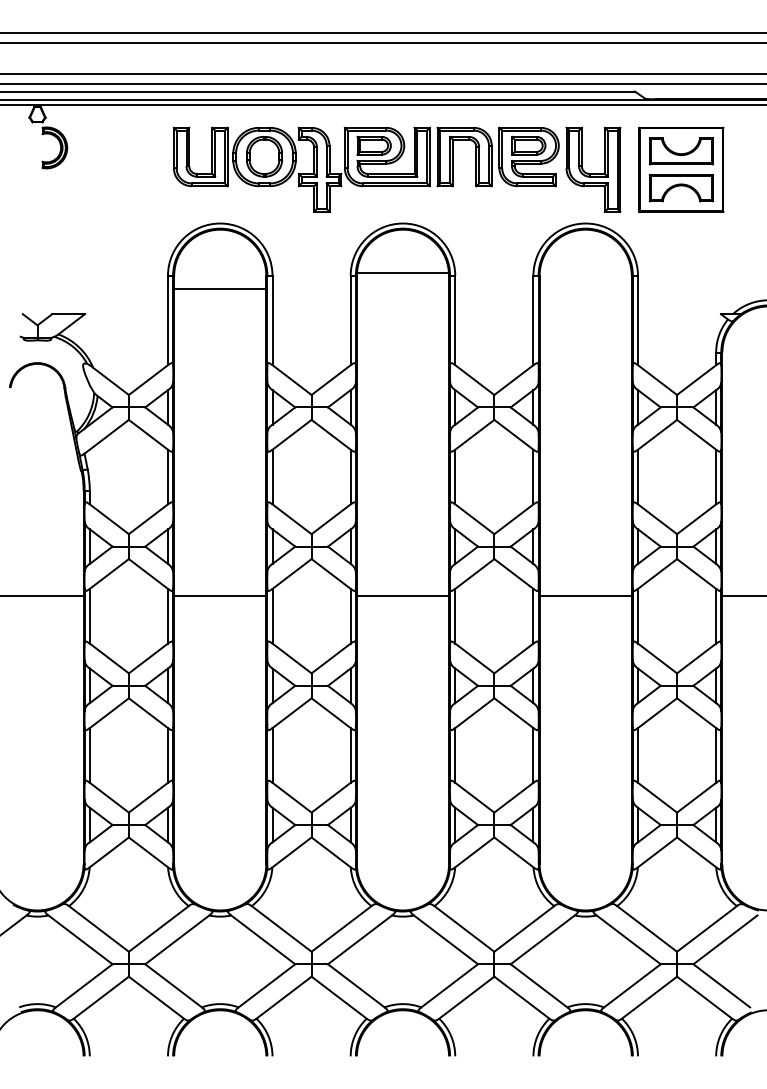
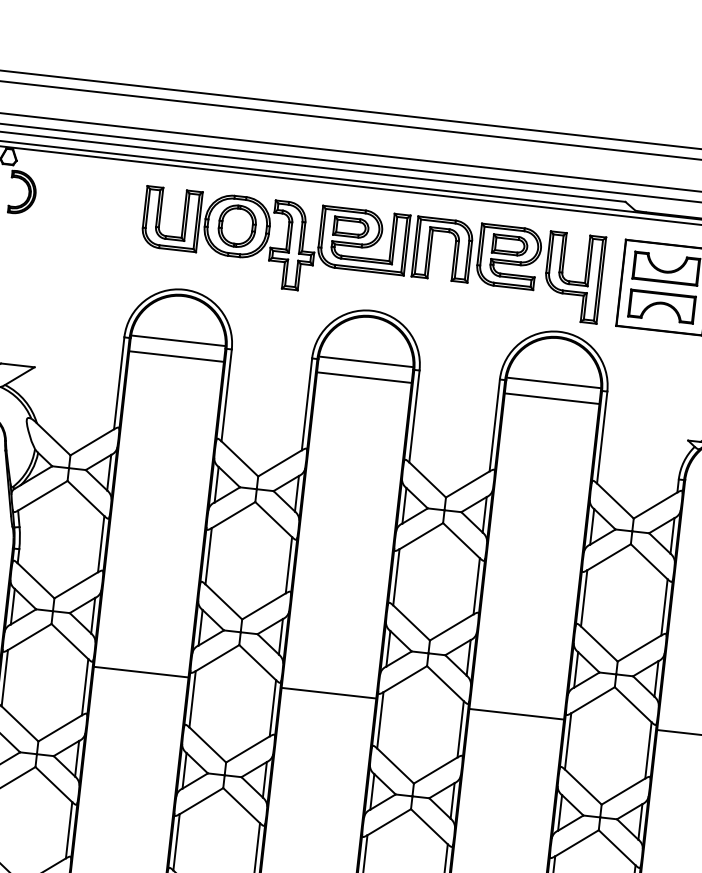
line: (220, 273) -> (178, 341), added
line: (585, 273) -> (553, 383), added
line: (402, 288) -> (363, 377), added
line: (585, 288) -> (551, 398), added

